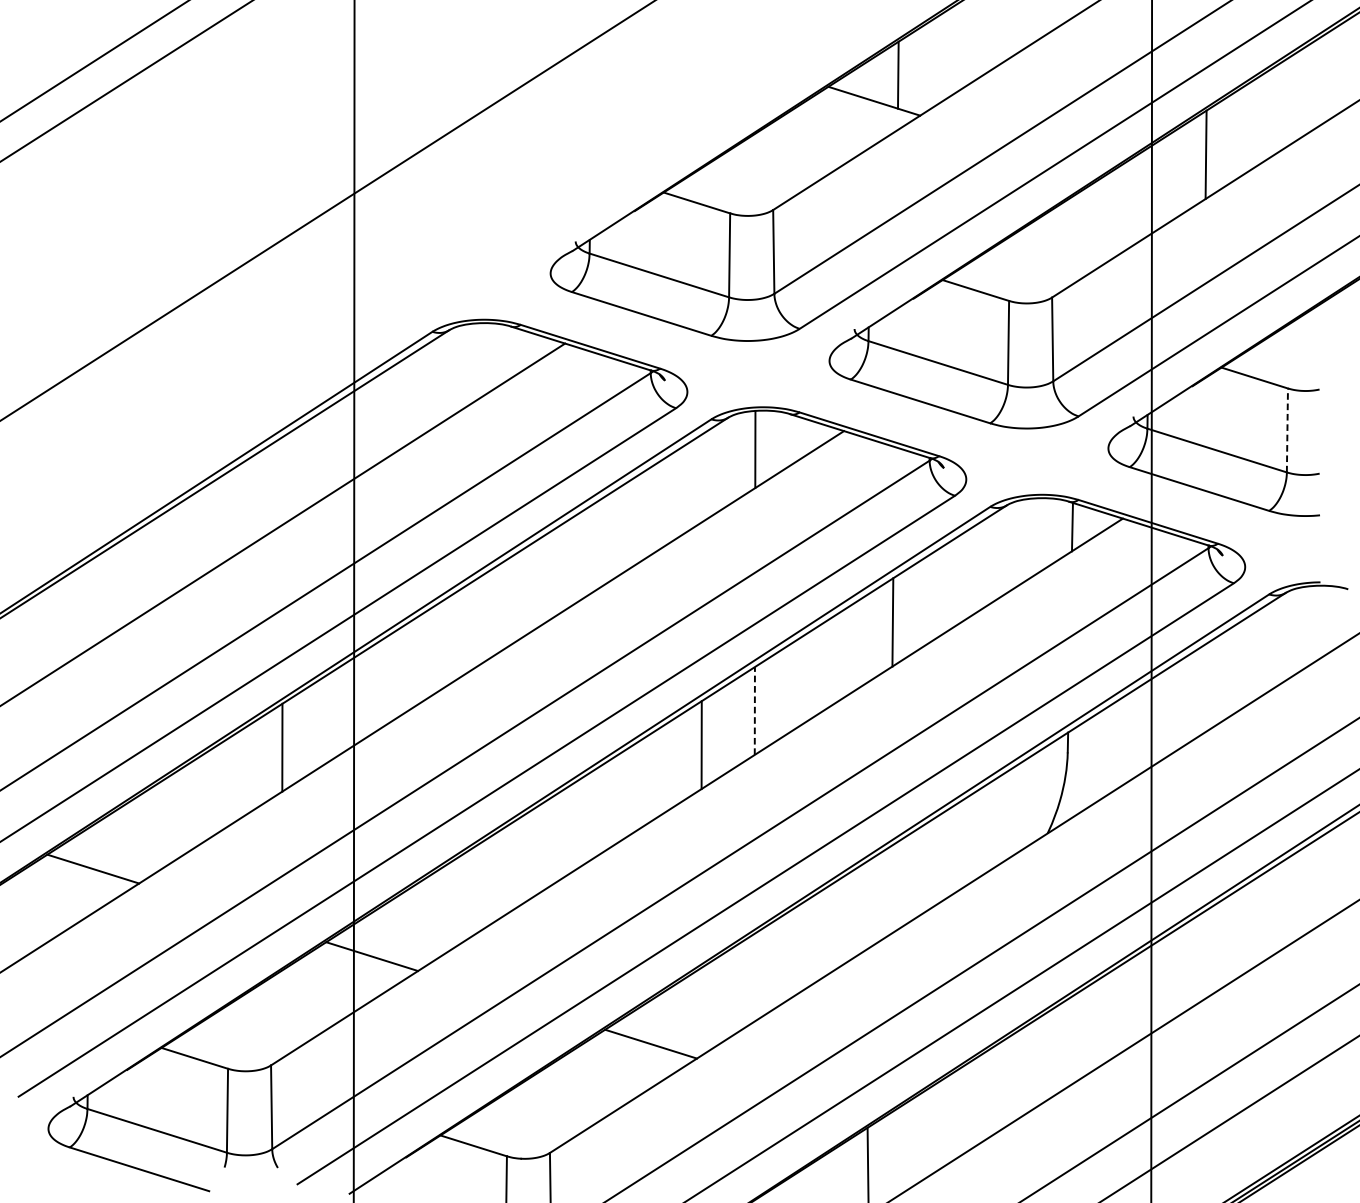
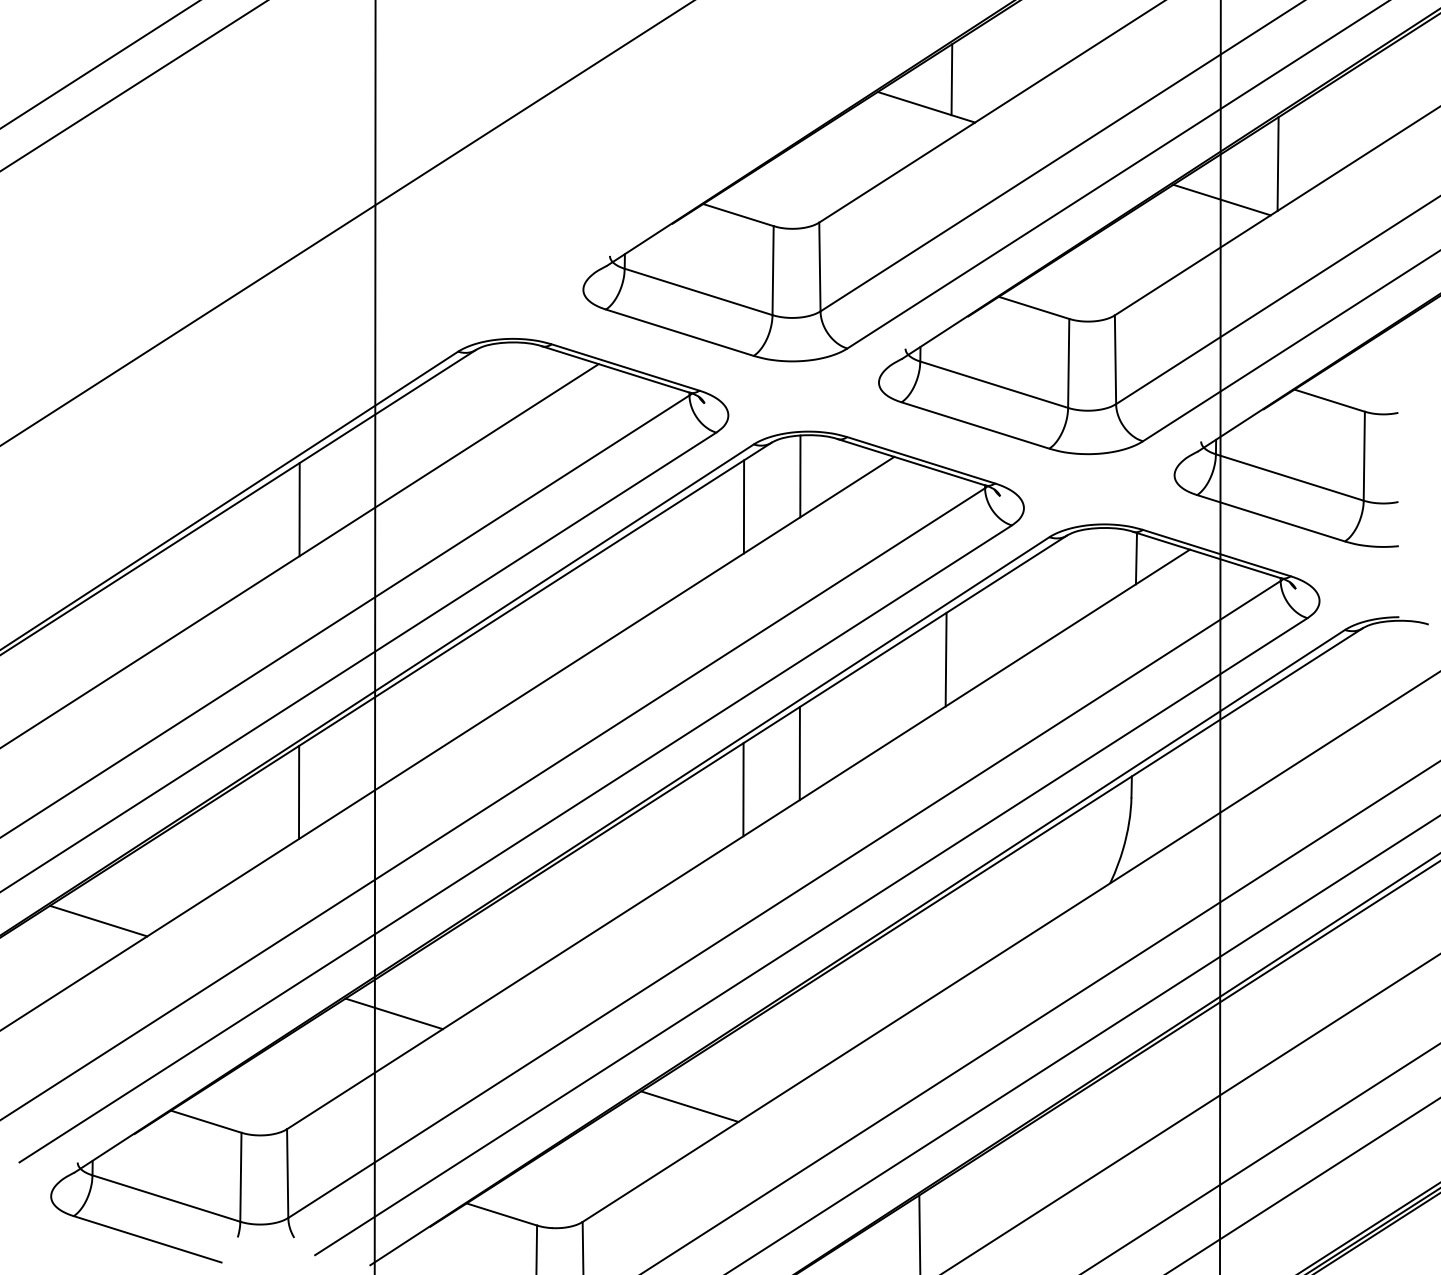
line: (1152, 188) -> (1221, 199), added
line: (1287, 429) -> (1364, 455), dashed -> solid
line: (701, 477) -> (743, 506), added
line: (282, 480) -> (299, 509), added
line: (754, 710) -> (799, 753), dashed -> solid

